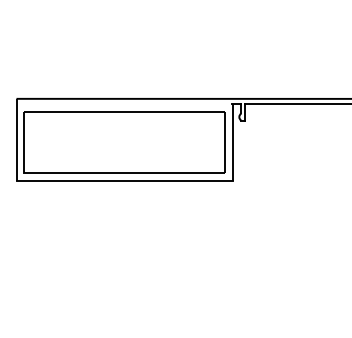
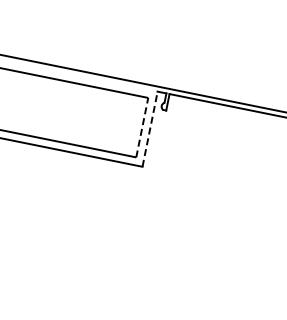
line: (224, 141) -> (142, 126), solid -> dashed
line: (232, 141) -> (150, 128), solid -> dashed

